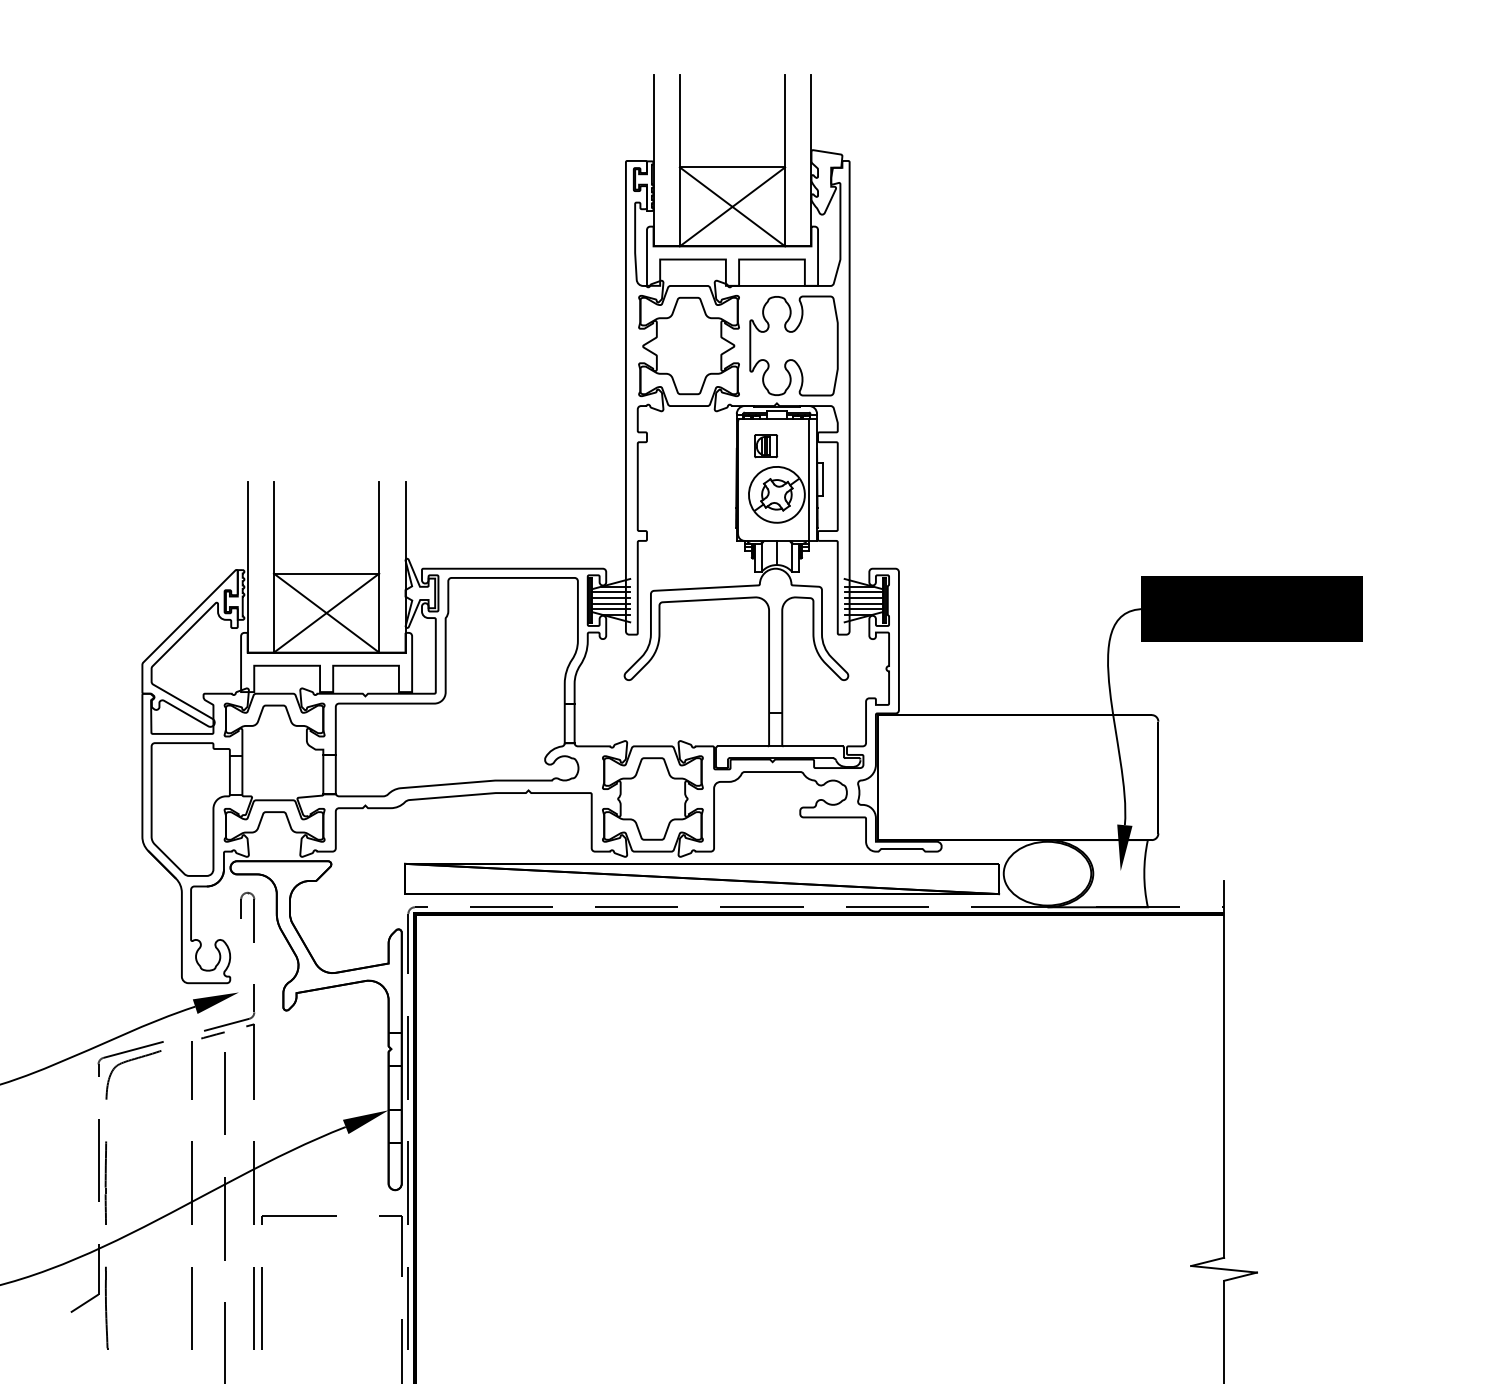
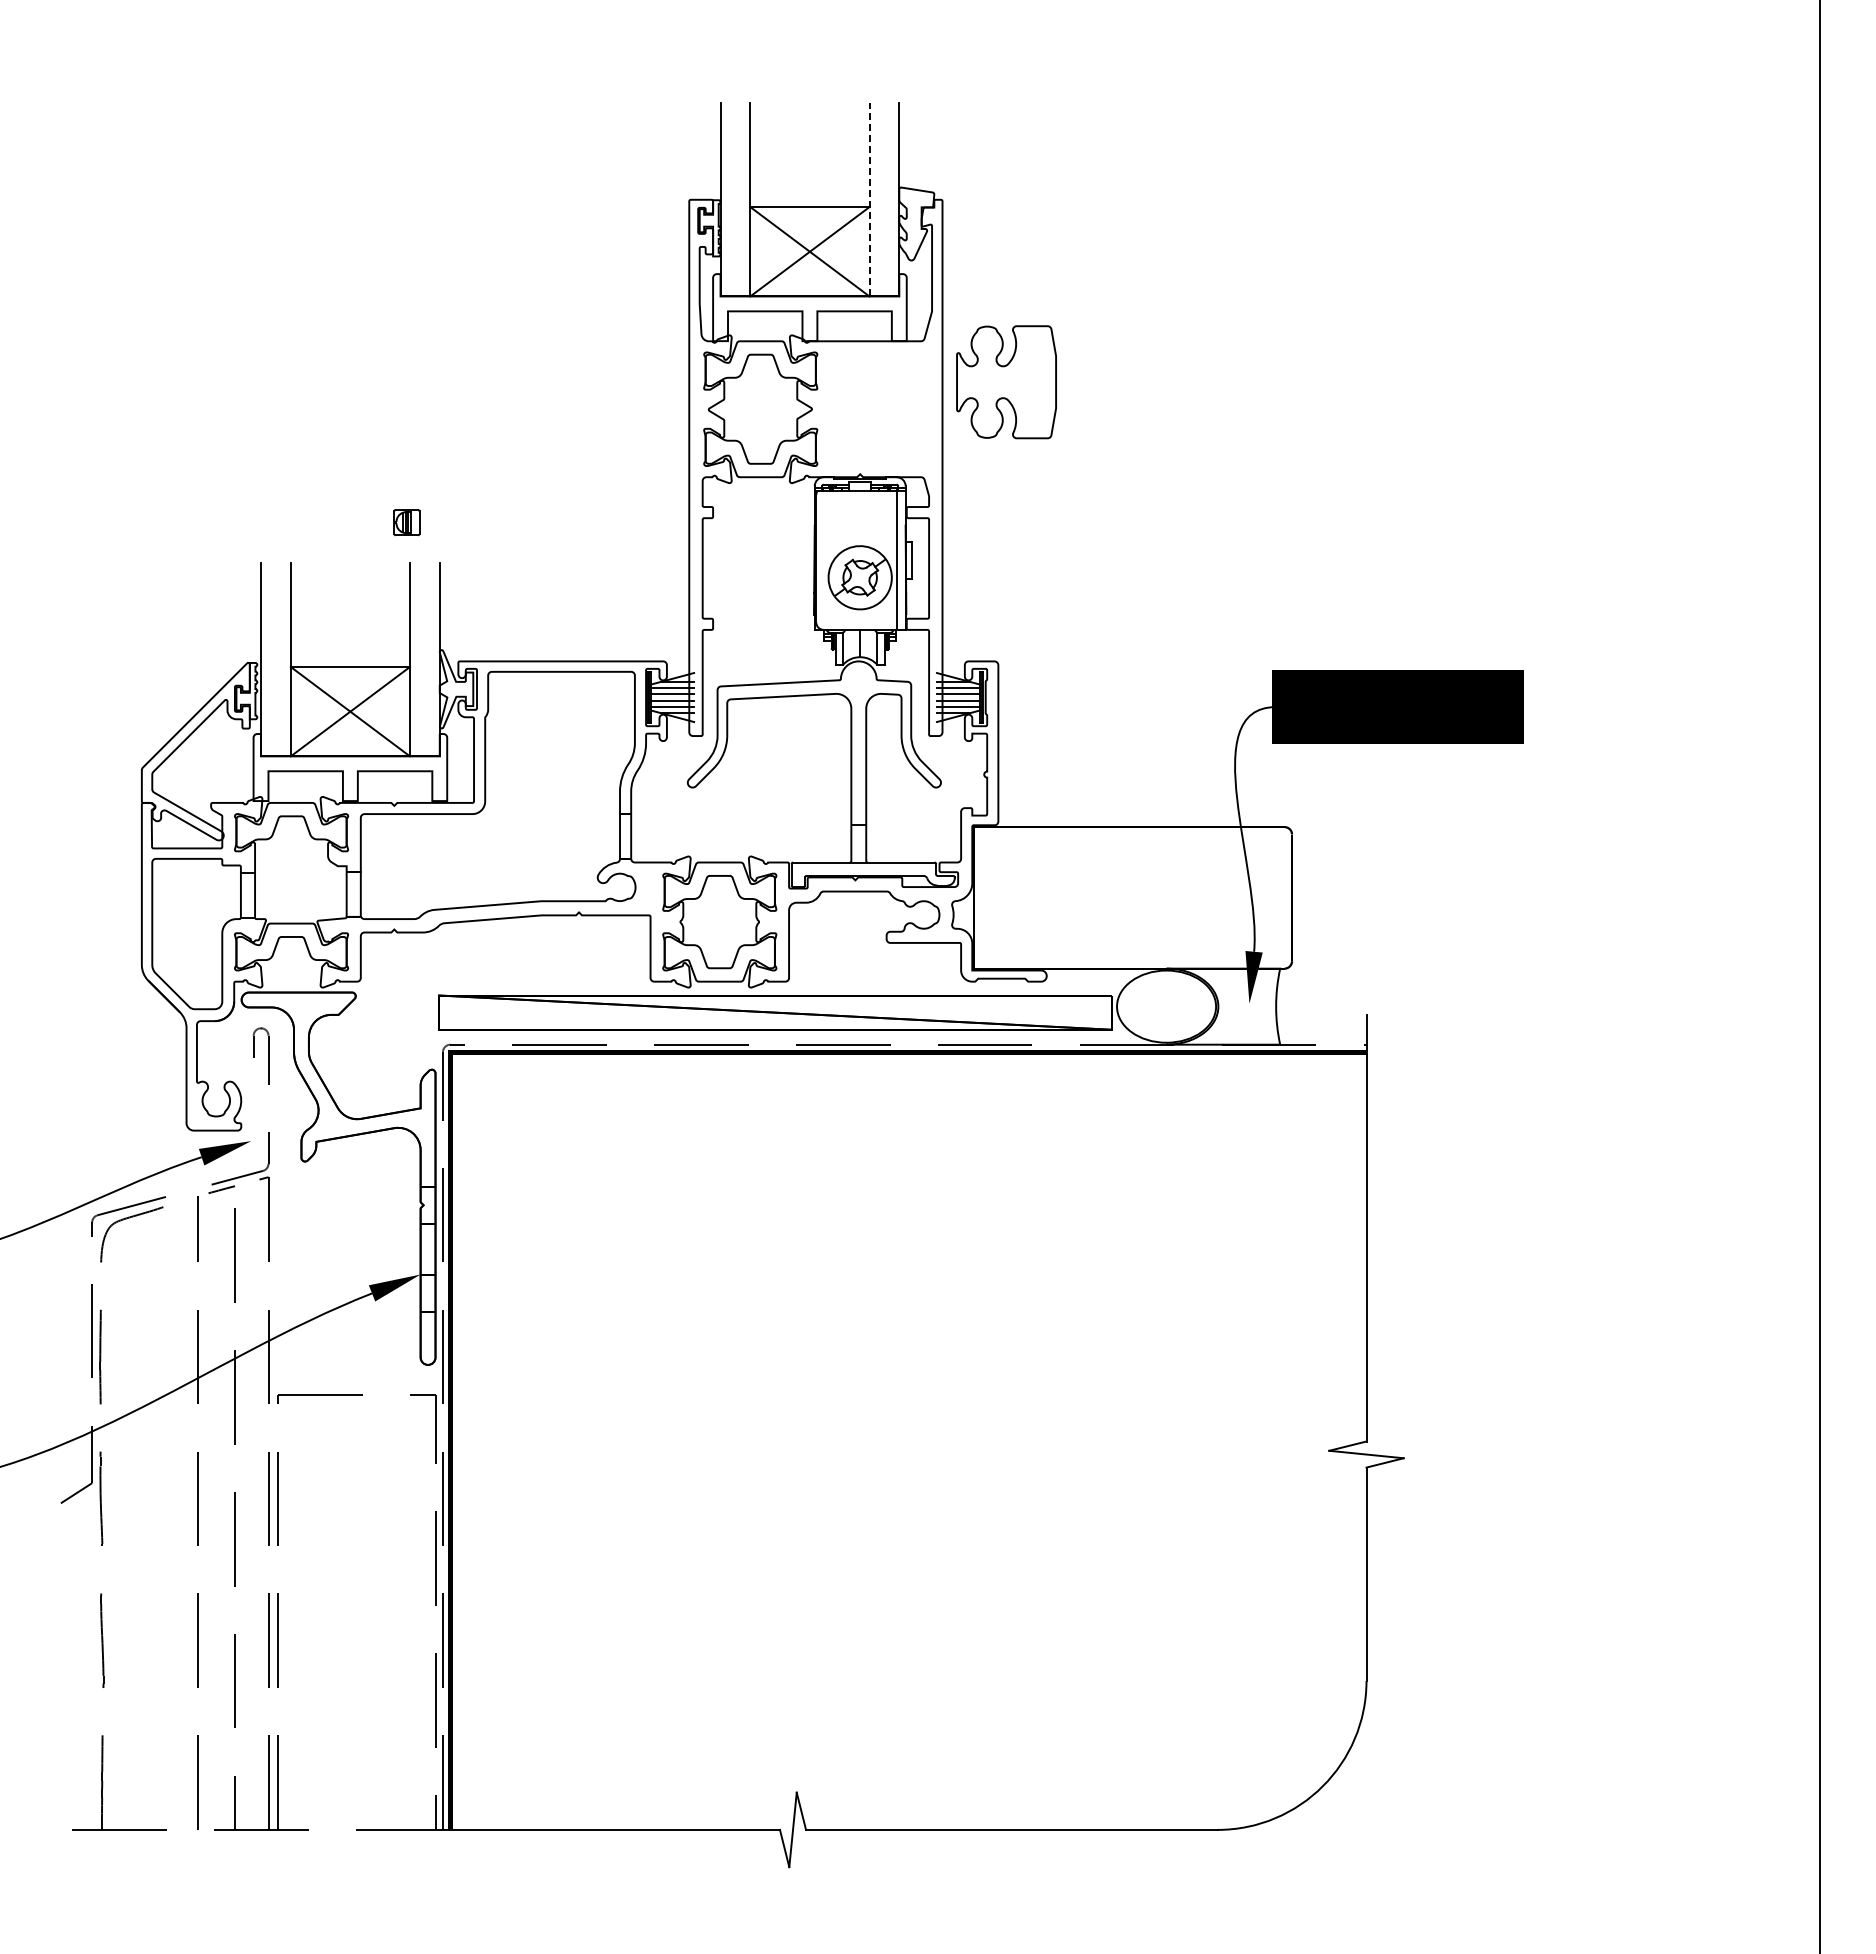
line: (785, 160) -> (869, 199), solid -> dashed
part: (793, 346) -> (1006, 382), moved
part: (765, 446) -> (406, 522), moved

